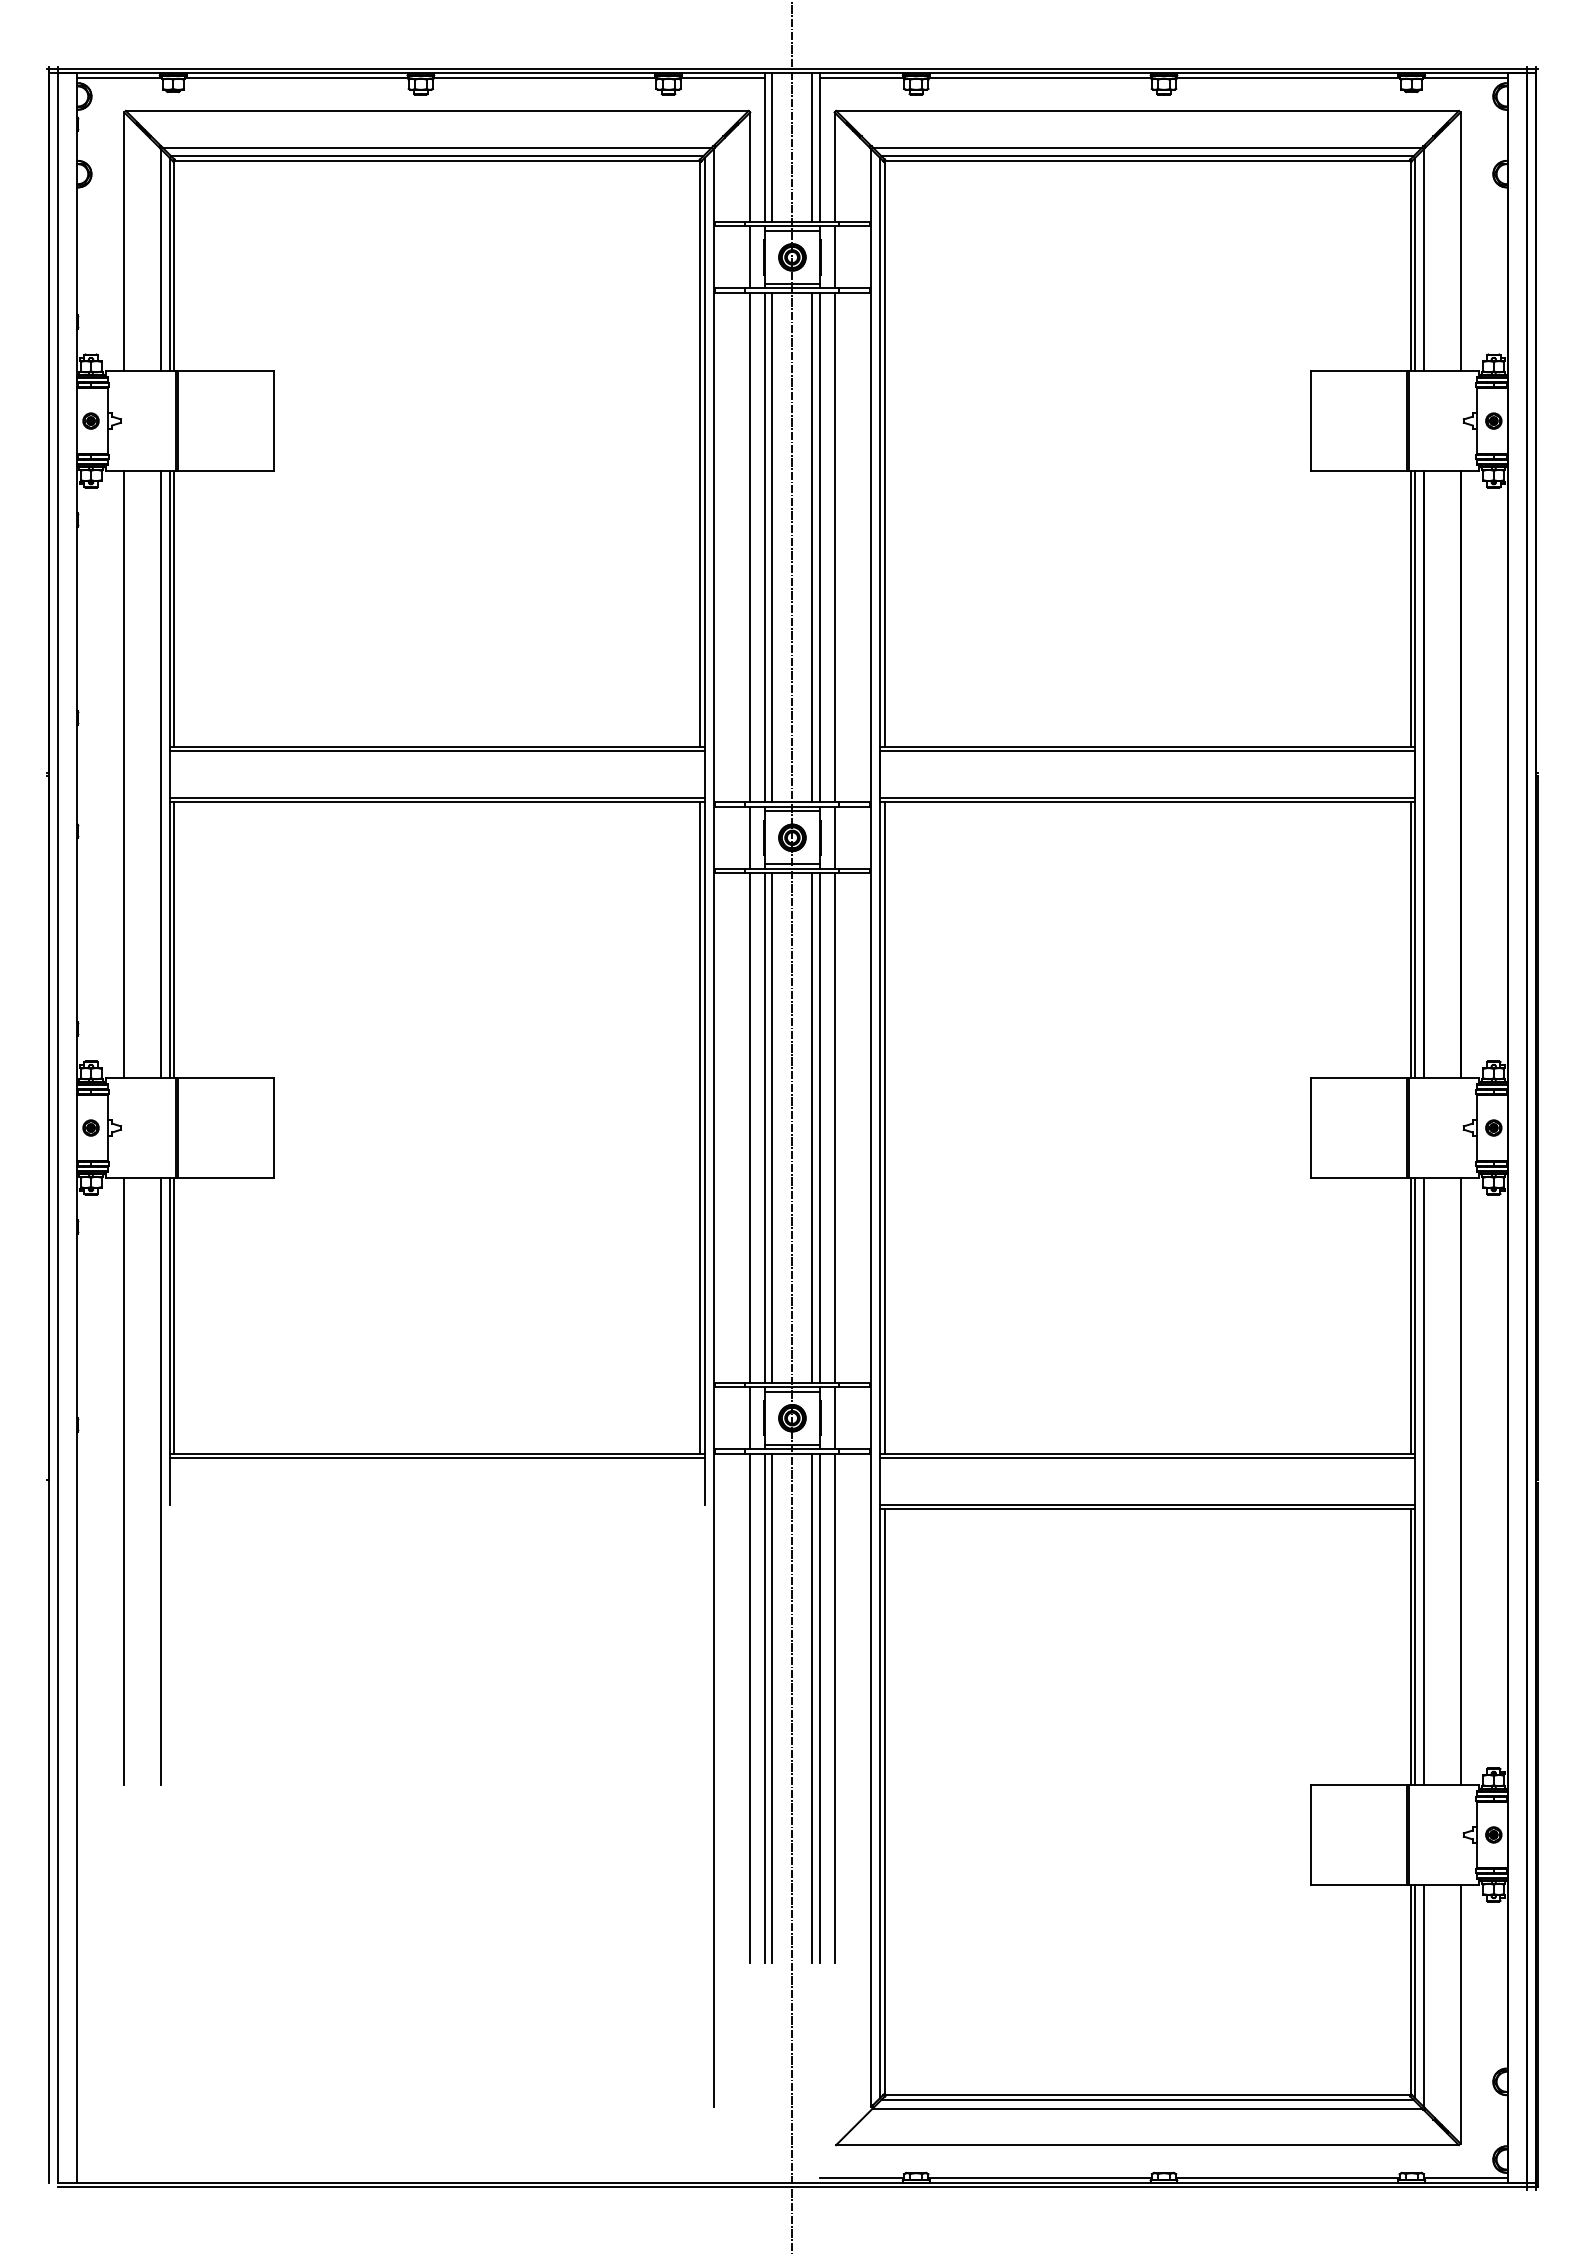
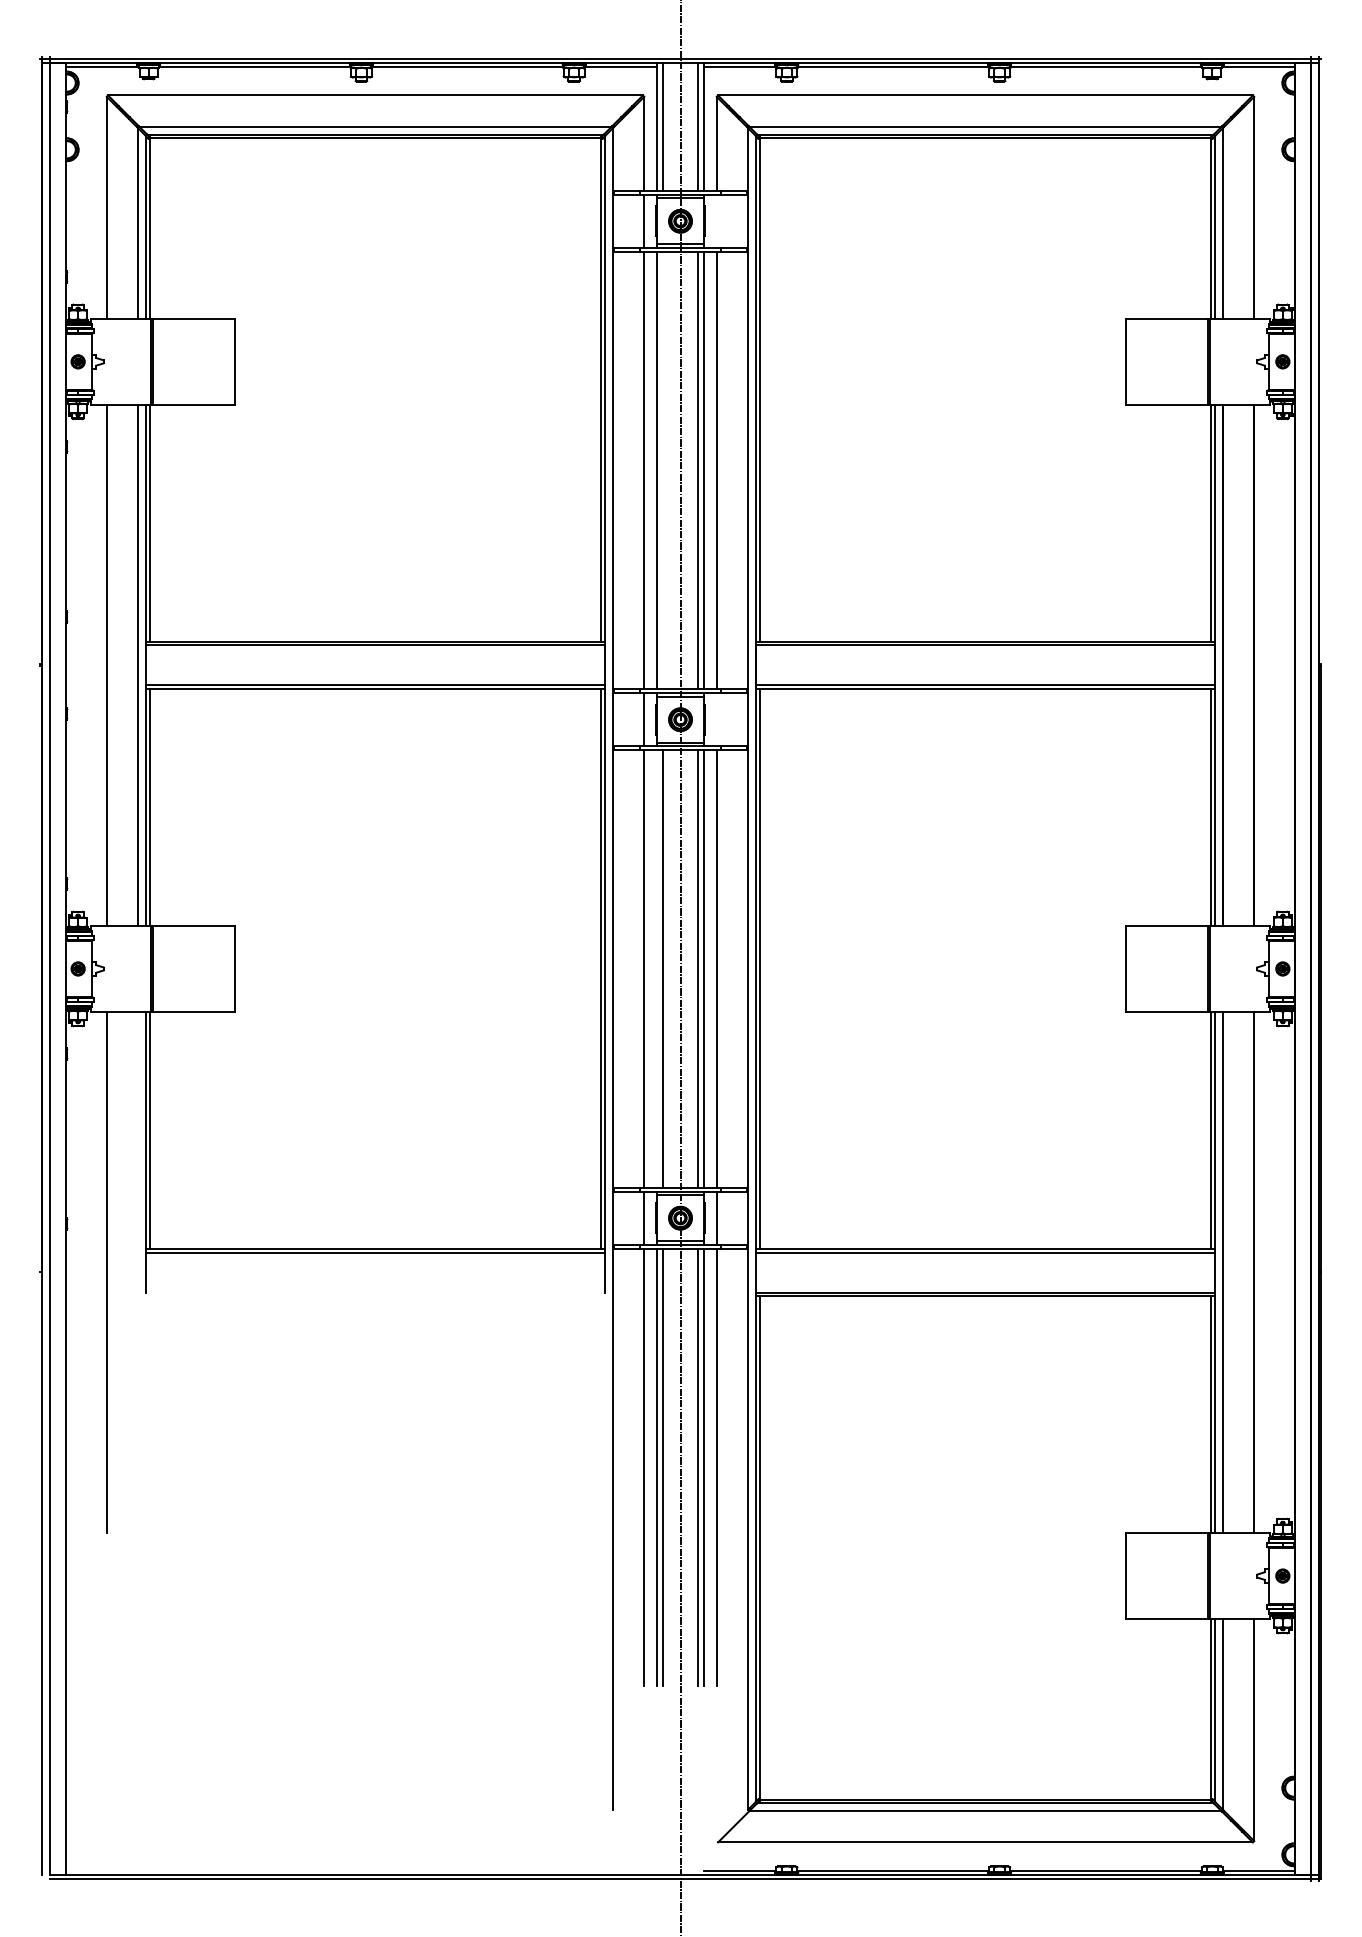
line: (834, 257) -> (716, 221), removed
line: (772, 547) -> (663, 470), removed
line: (834, 837) -> (716, 719), removed
line: (764, 1127) -> (656, 968), removed
line: (160, 1481) -> (137, 1272), removed

